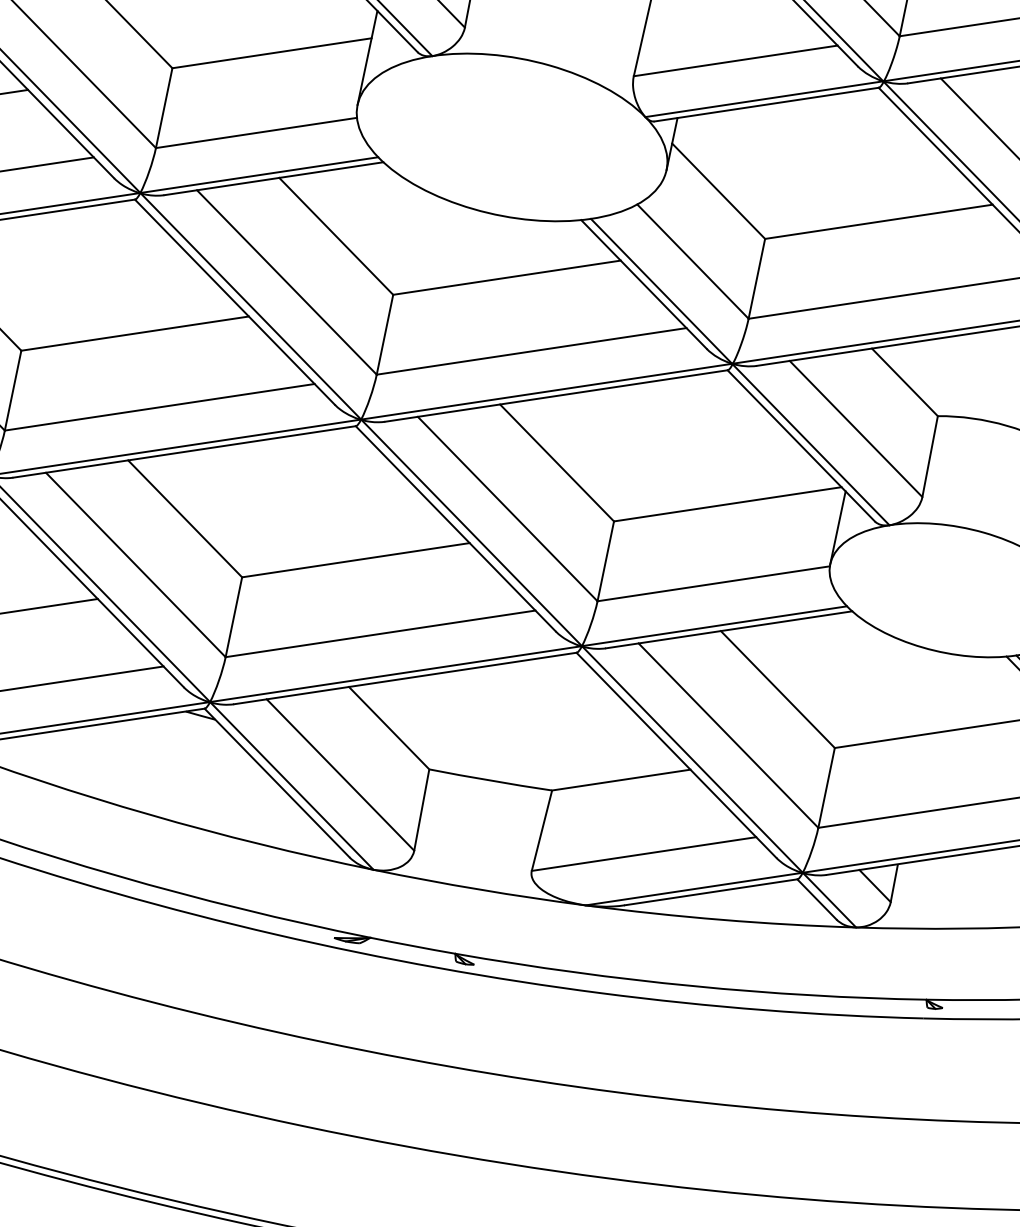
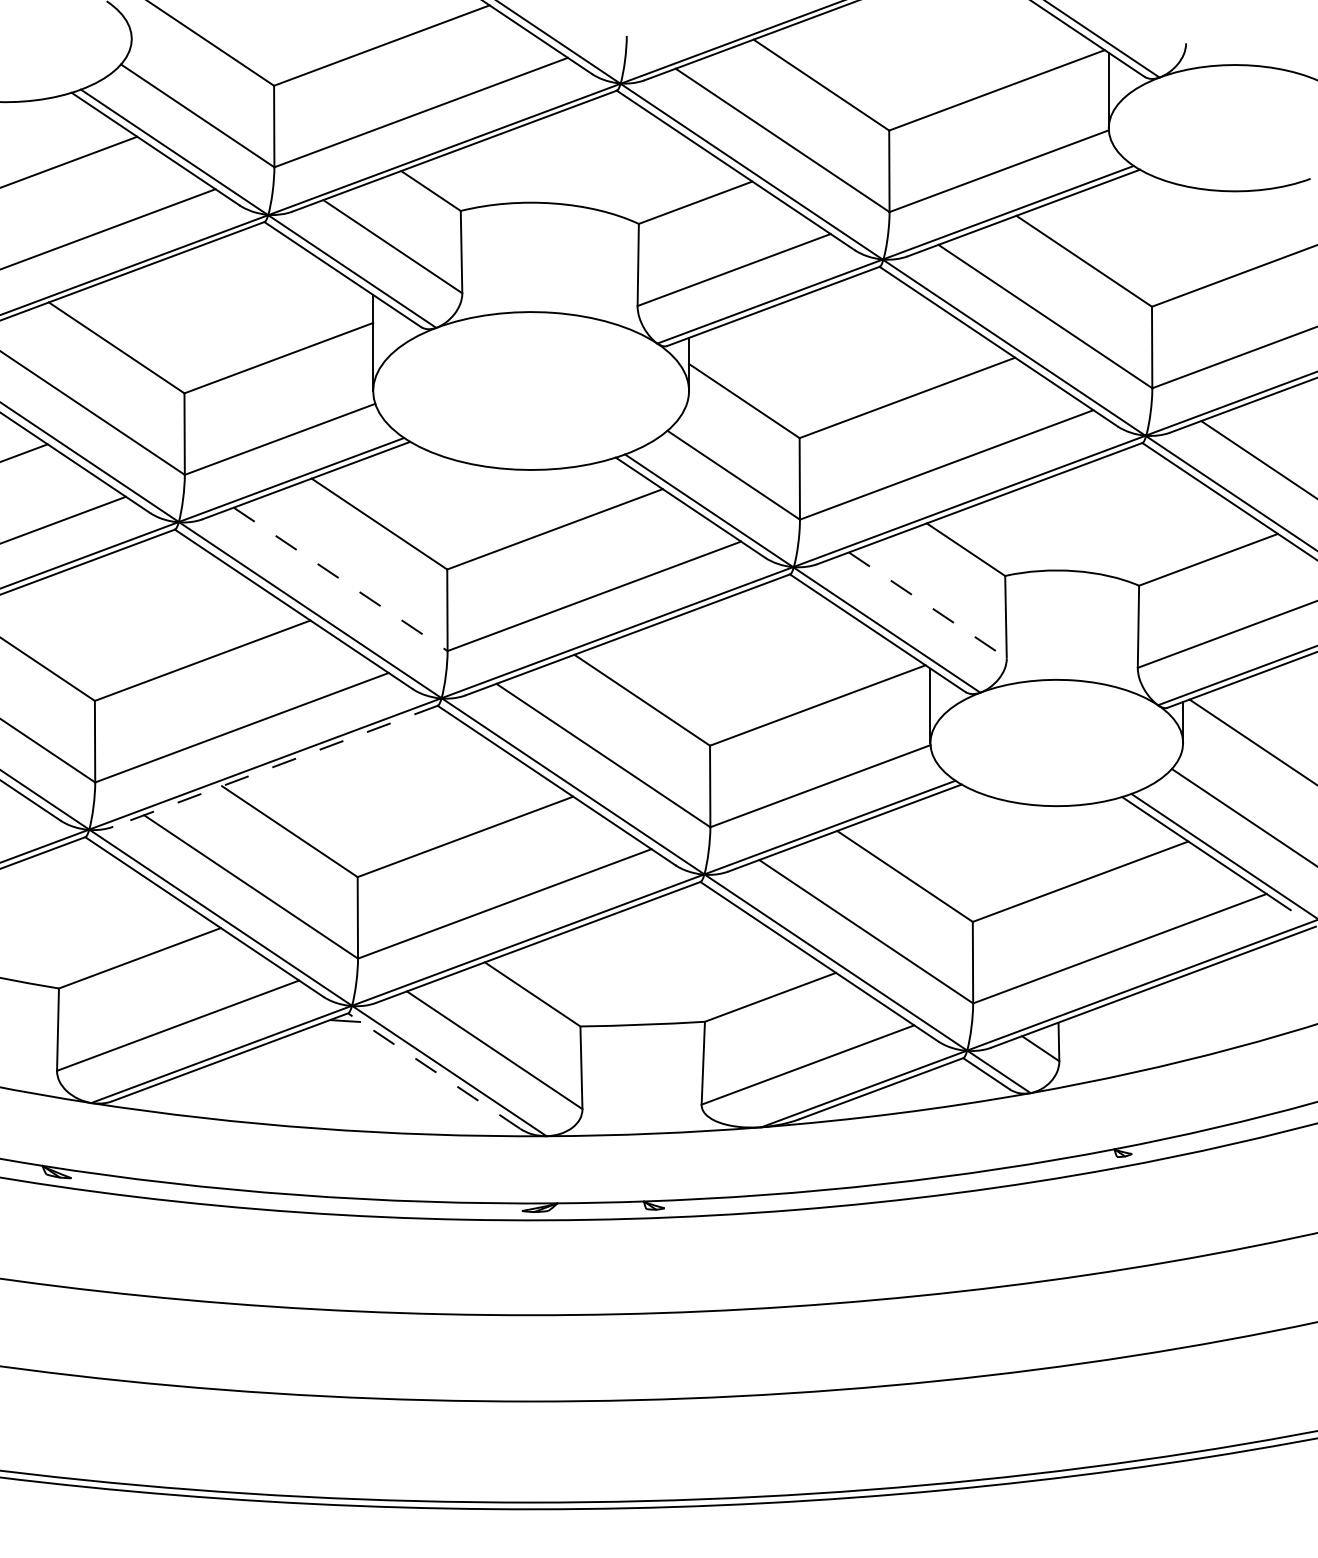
line: (286, 282) -> (340, 579), solid -> dashed
line: (856, 429) -> (928, 605), solid -> dashed
line: (184, 452) -> (275, 766), solid -> dashed
line: (277, 783) -> (434, 1071), solid -> dashed

